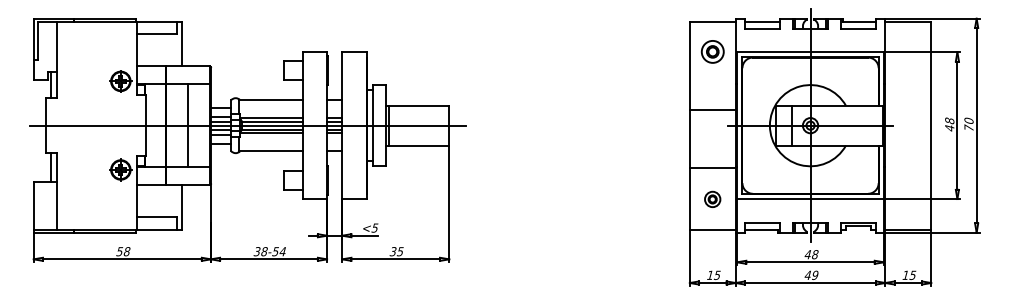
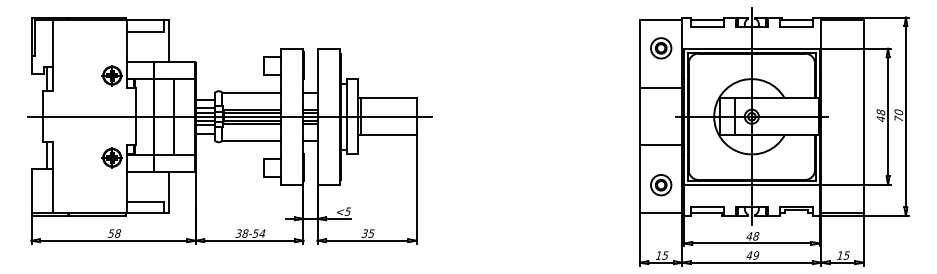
line: (712, 110) -> (660, 88), moved
line: (712, 168) -> (660, 145), moved
part: (712, 199) -> (660, 185), size x1.43

